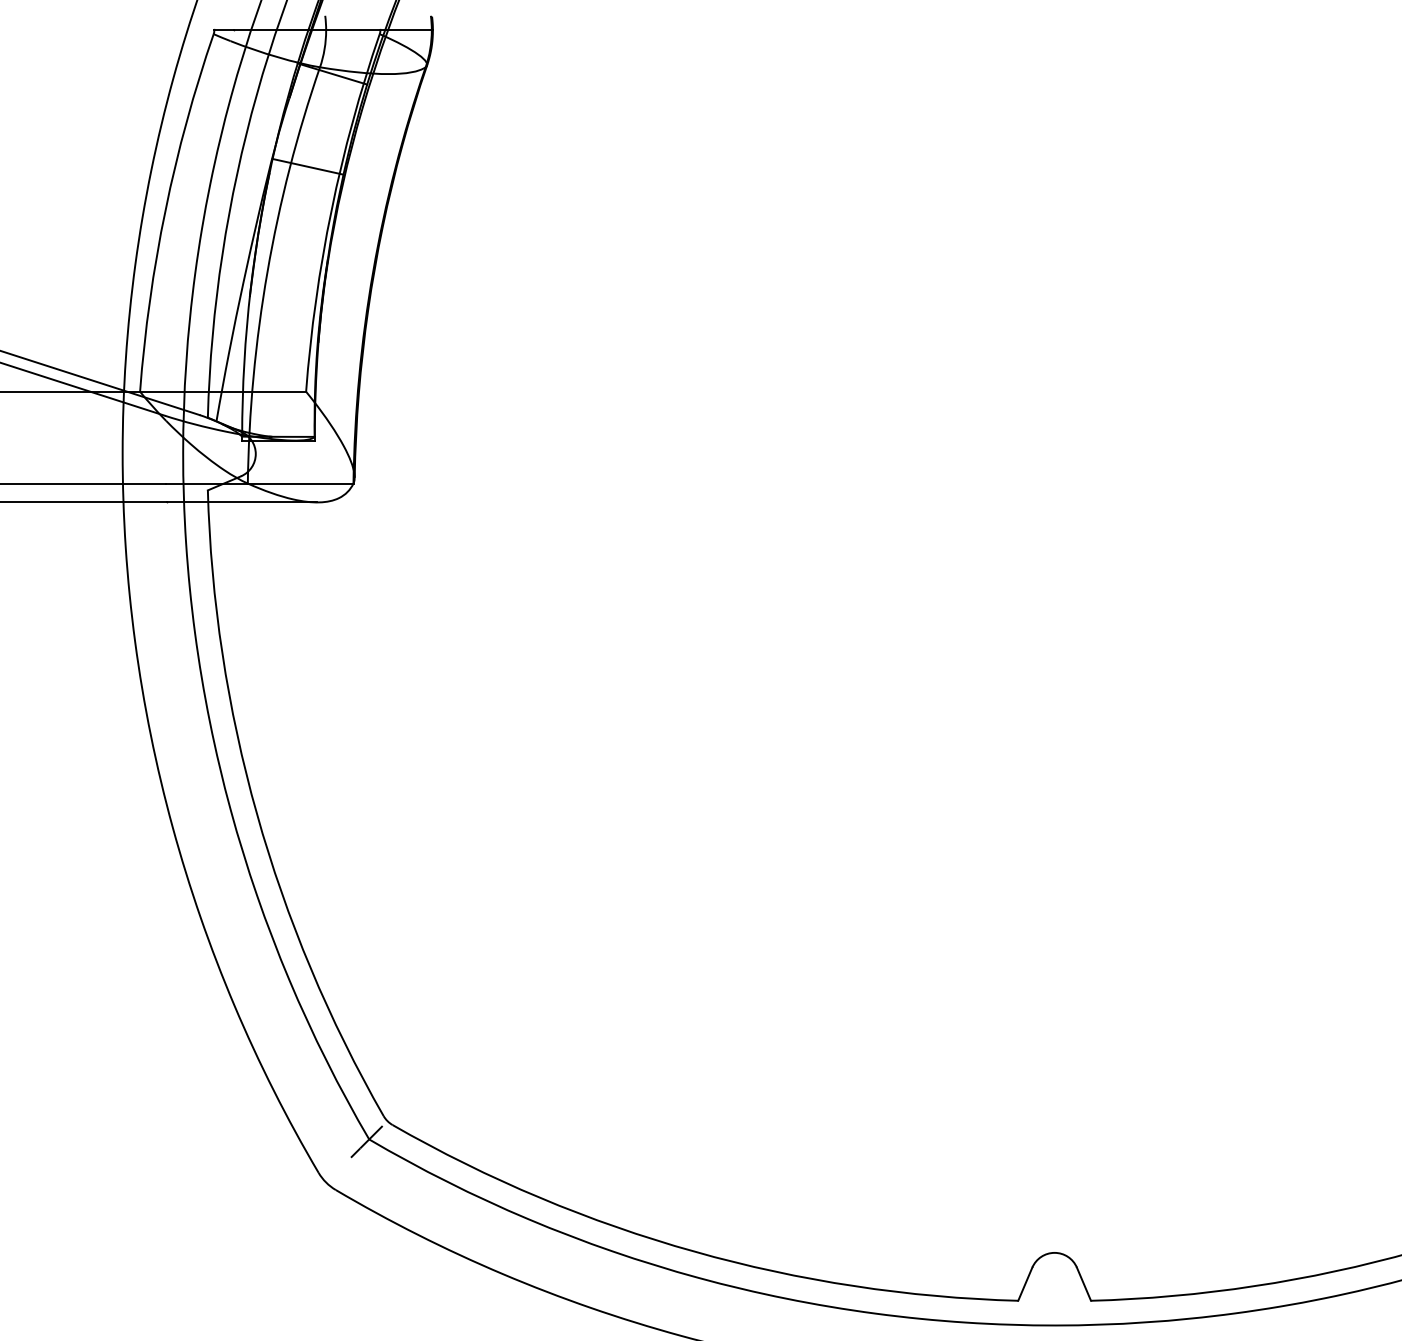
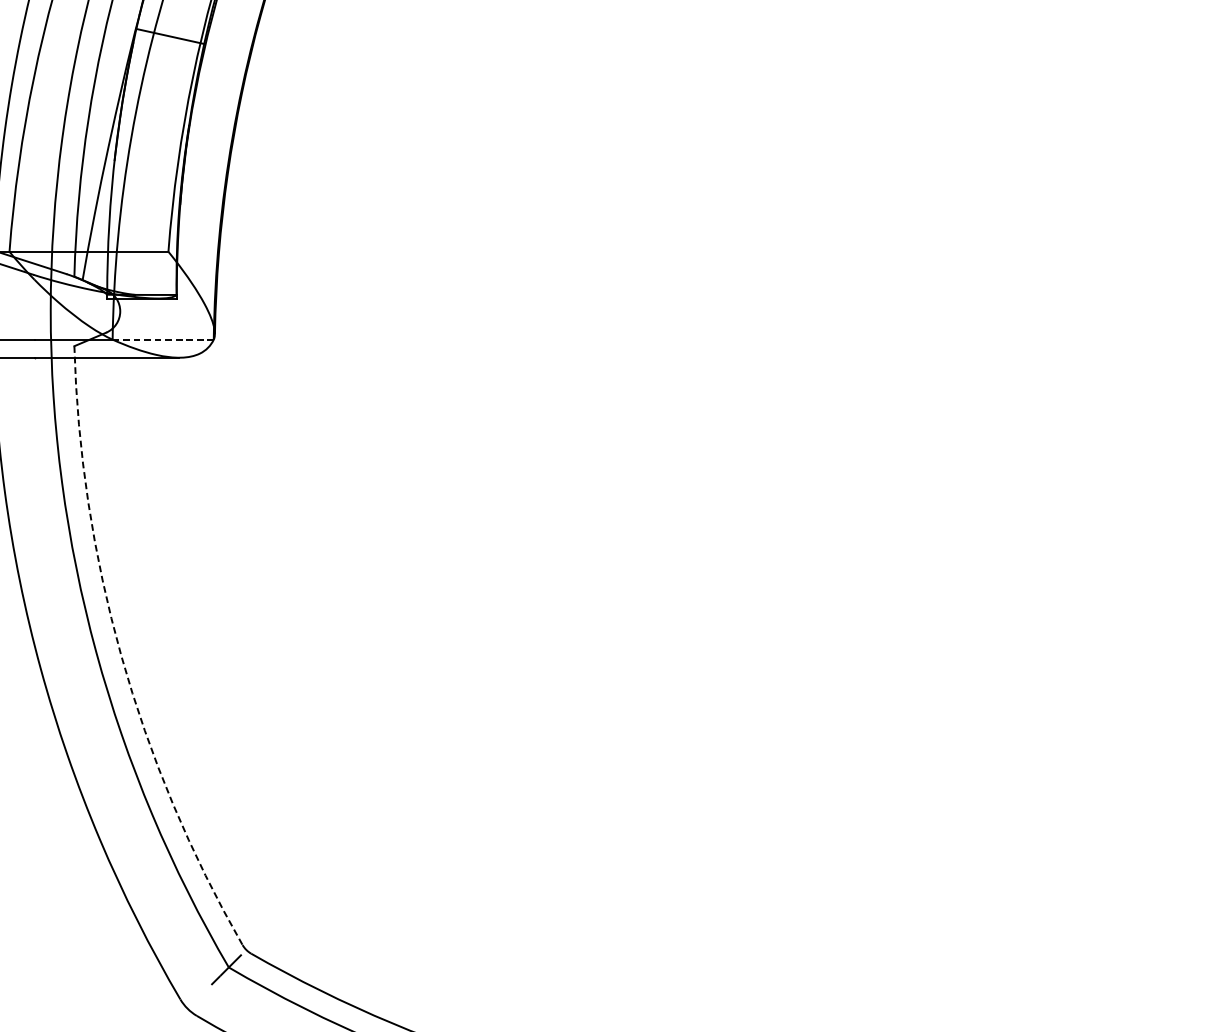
line: (300, 483) -> (163, 339), solid -> dashed
arc: (257, 814) -> (121, 656), solid -> dashed

